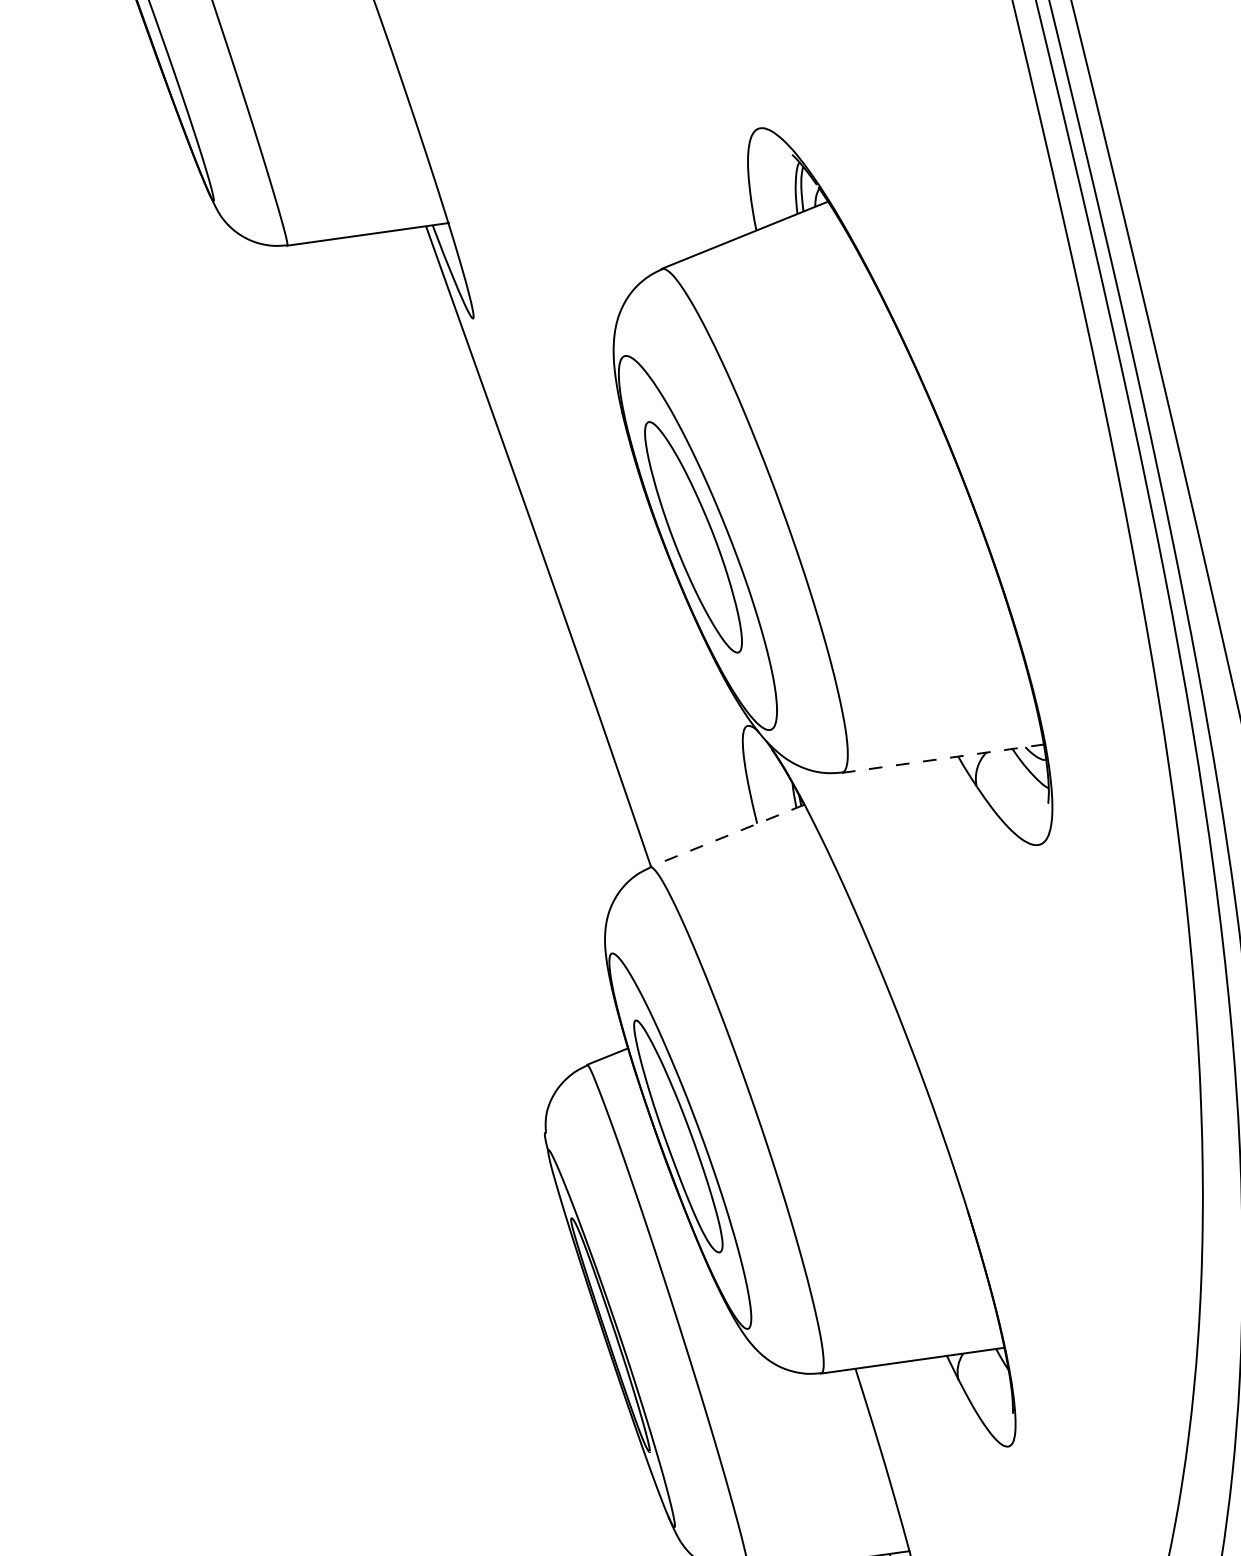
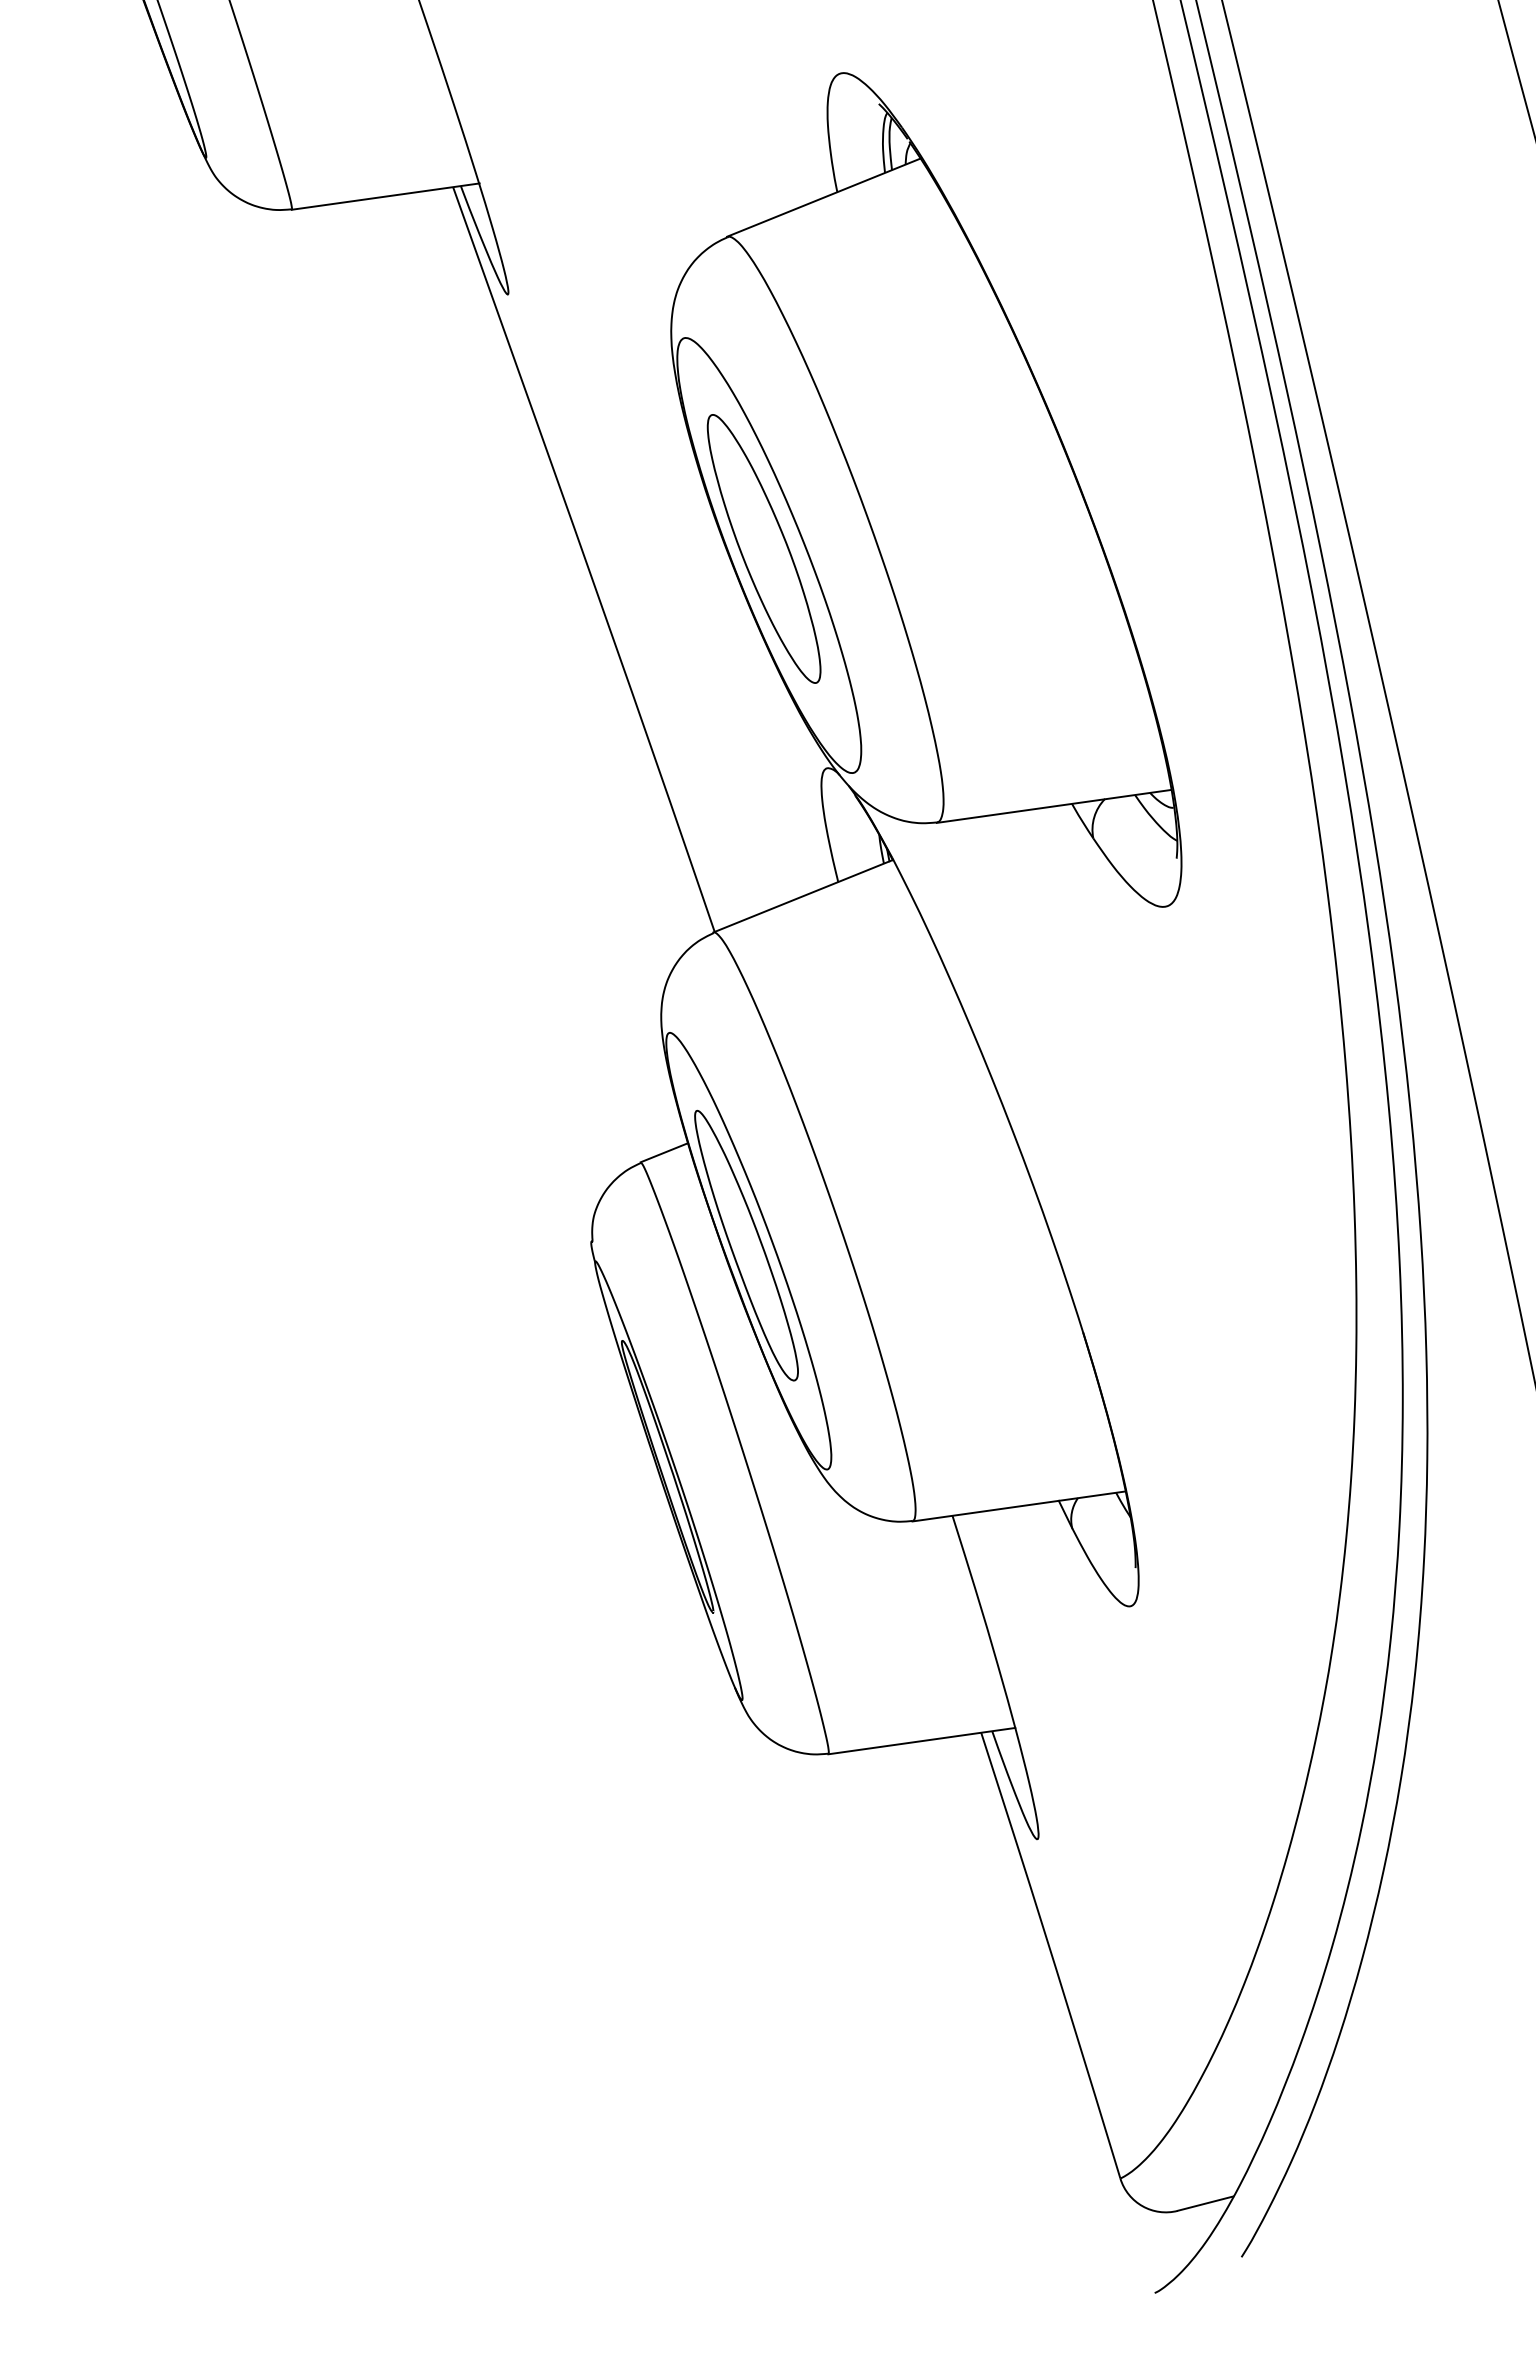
line: (943, 758) -> (1054, 806), dashed -> solid
line: (727, 836) -> (803, 896), dashed -> solid

